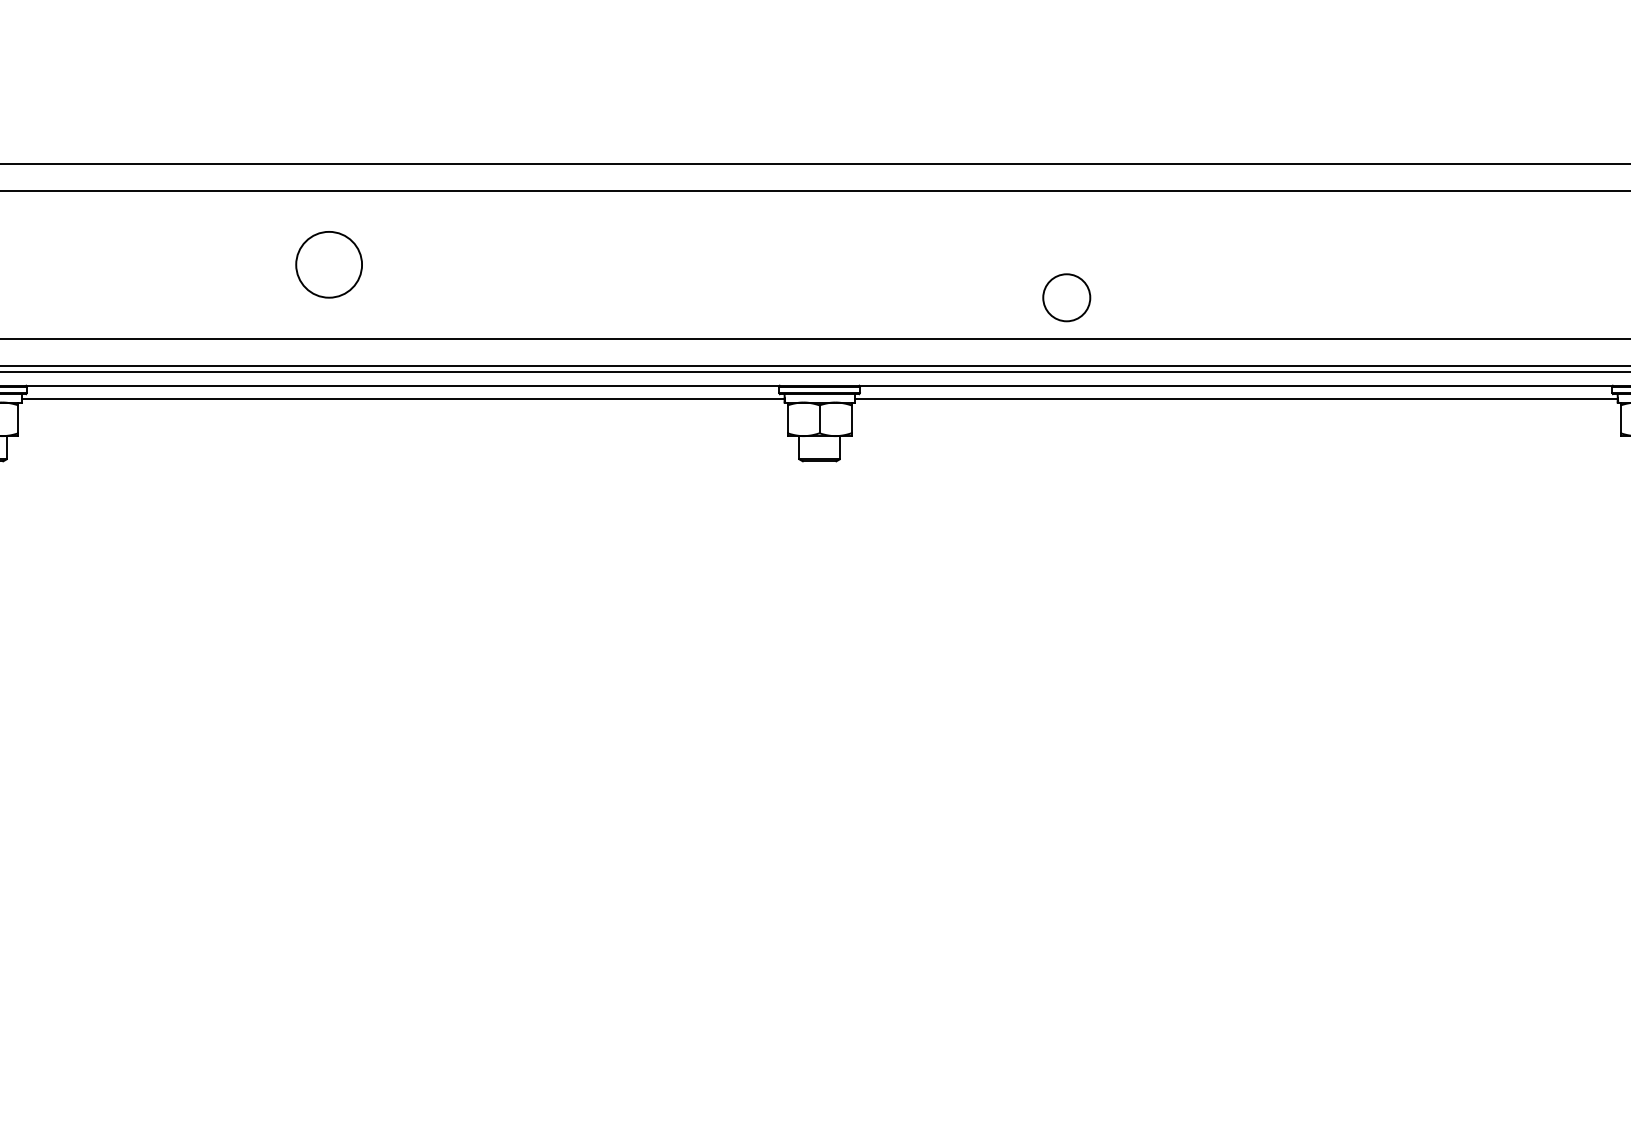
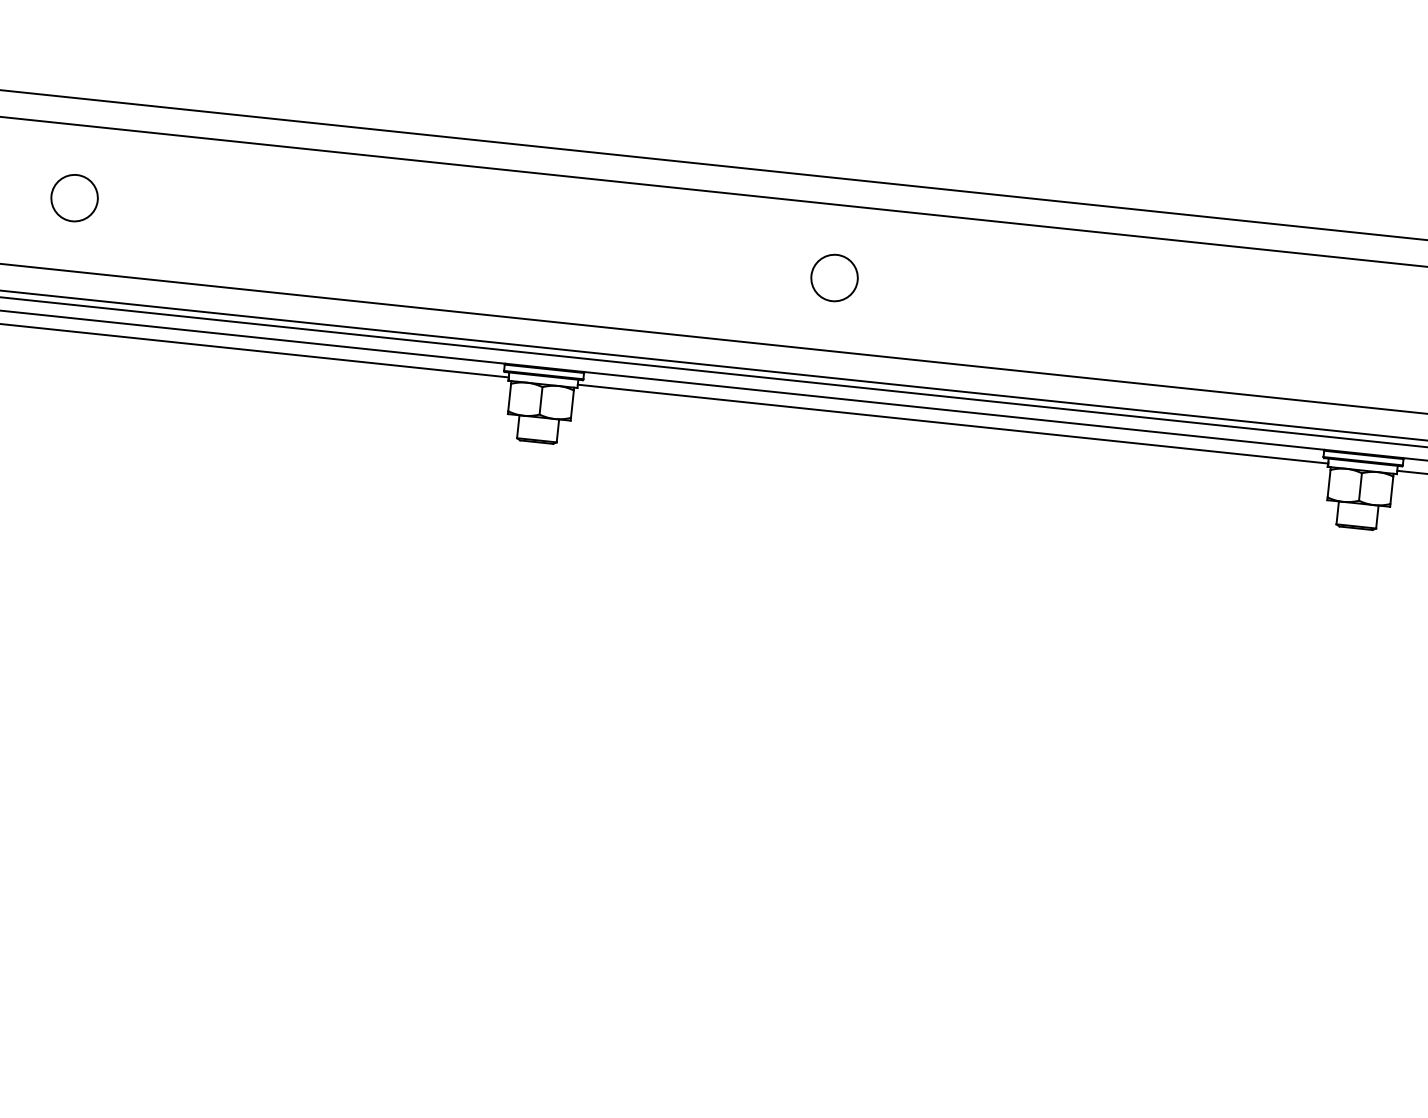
circle: (328, 264) -> (74, 197), size x0.71
circle: (1066, 297) -> (834, 277), moved

